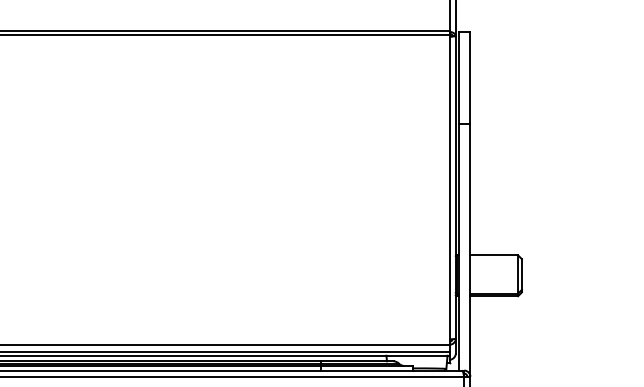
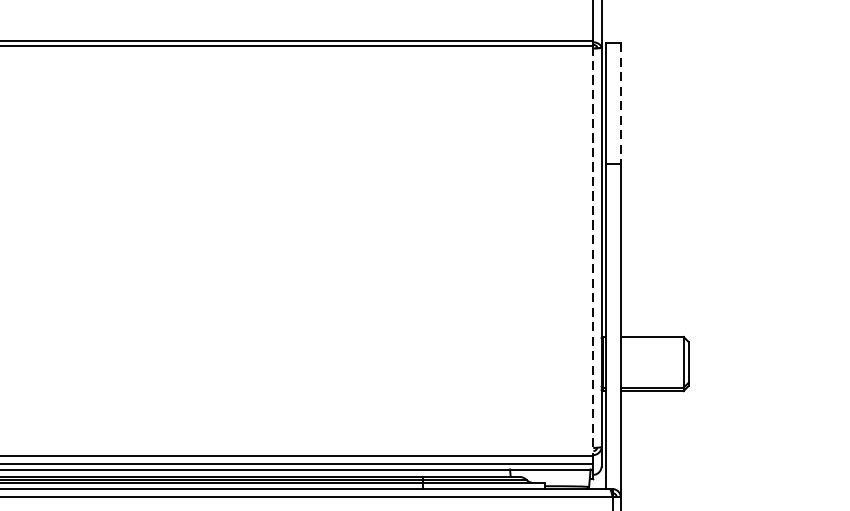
line: (470, 78) -> (620, 103), solid -> dashed
line: (449, 190) -> (593, 251), solid -> dashed

